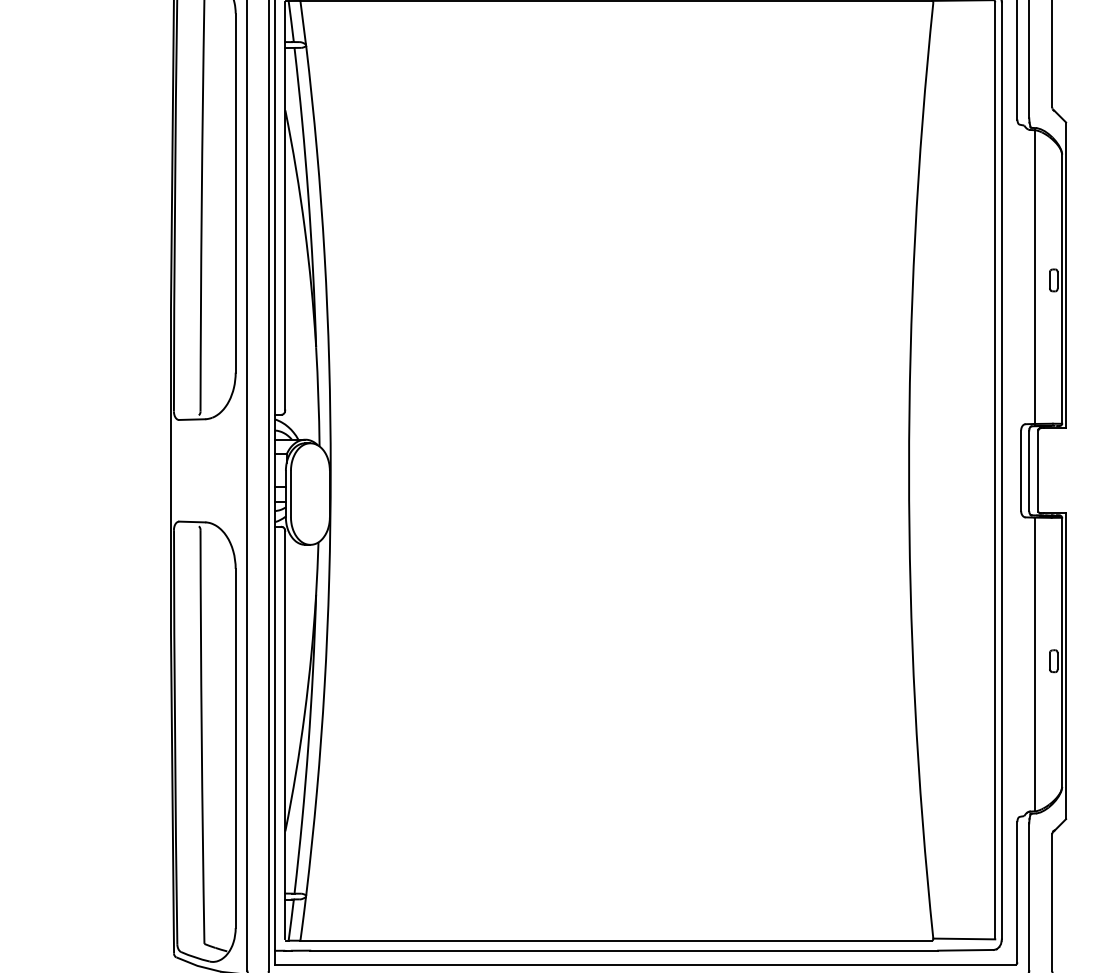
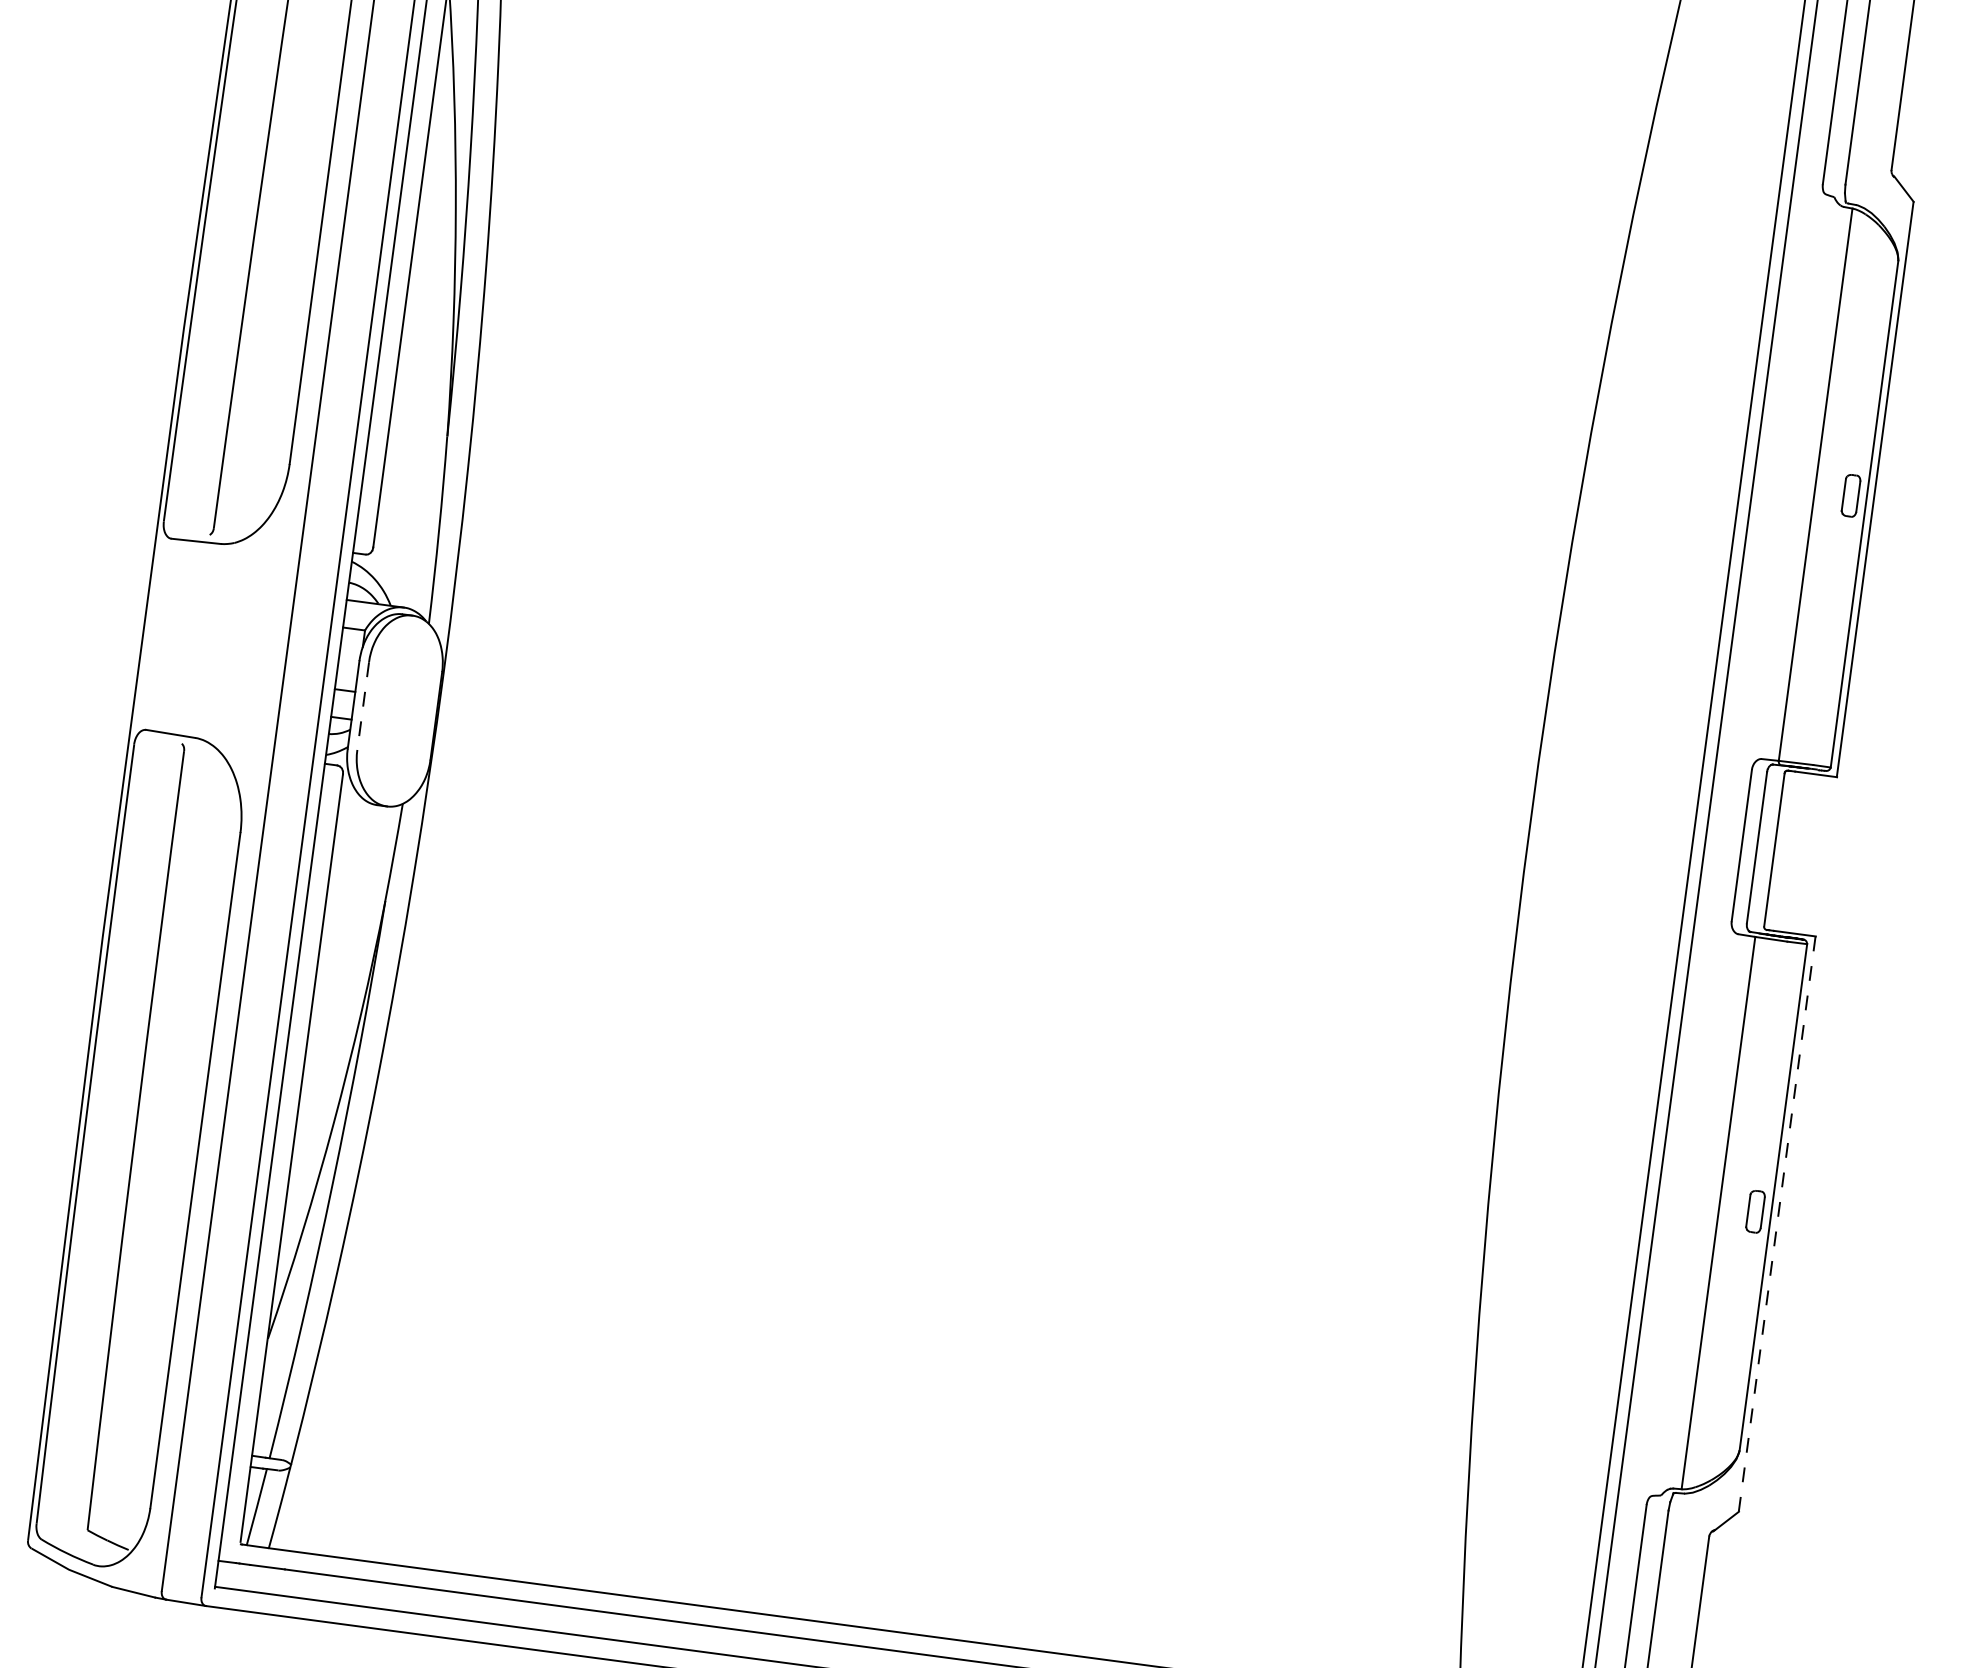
line: (290, 494) -> (362, 706), solid -> dashed
line: (1066, 666) -> (1778, 1224), solid -> dashed

